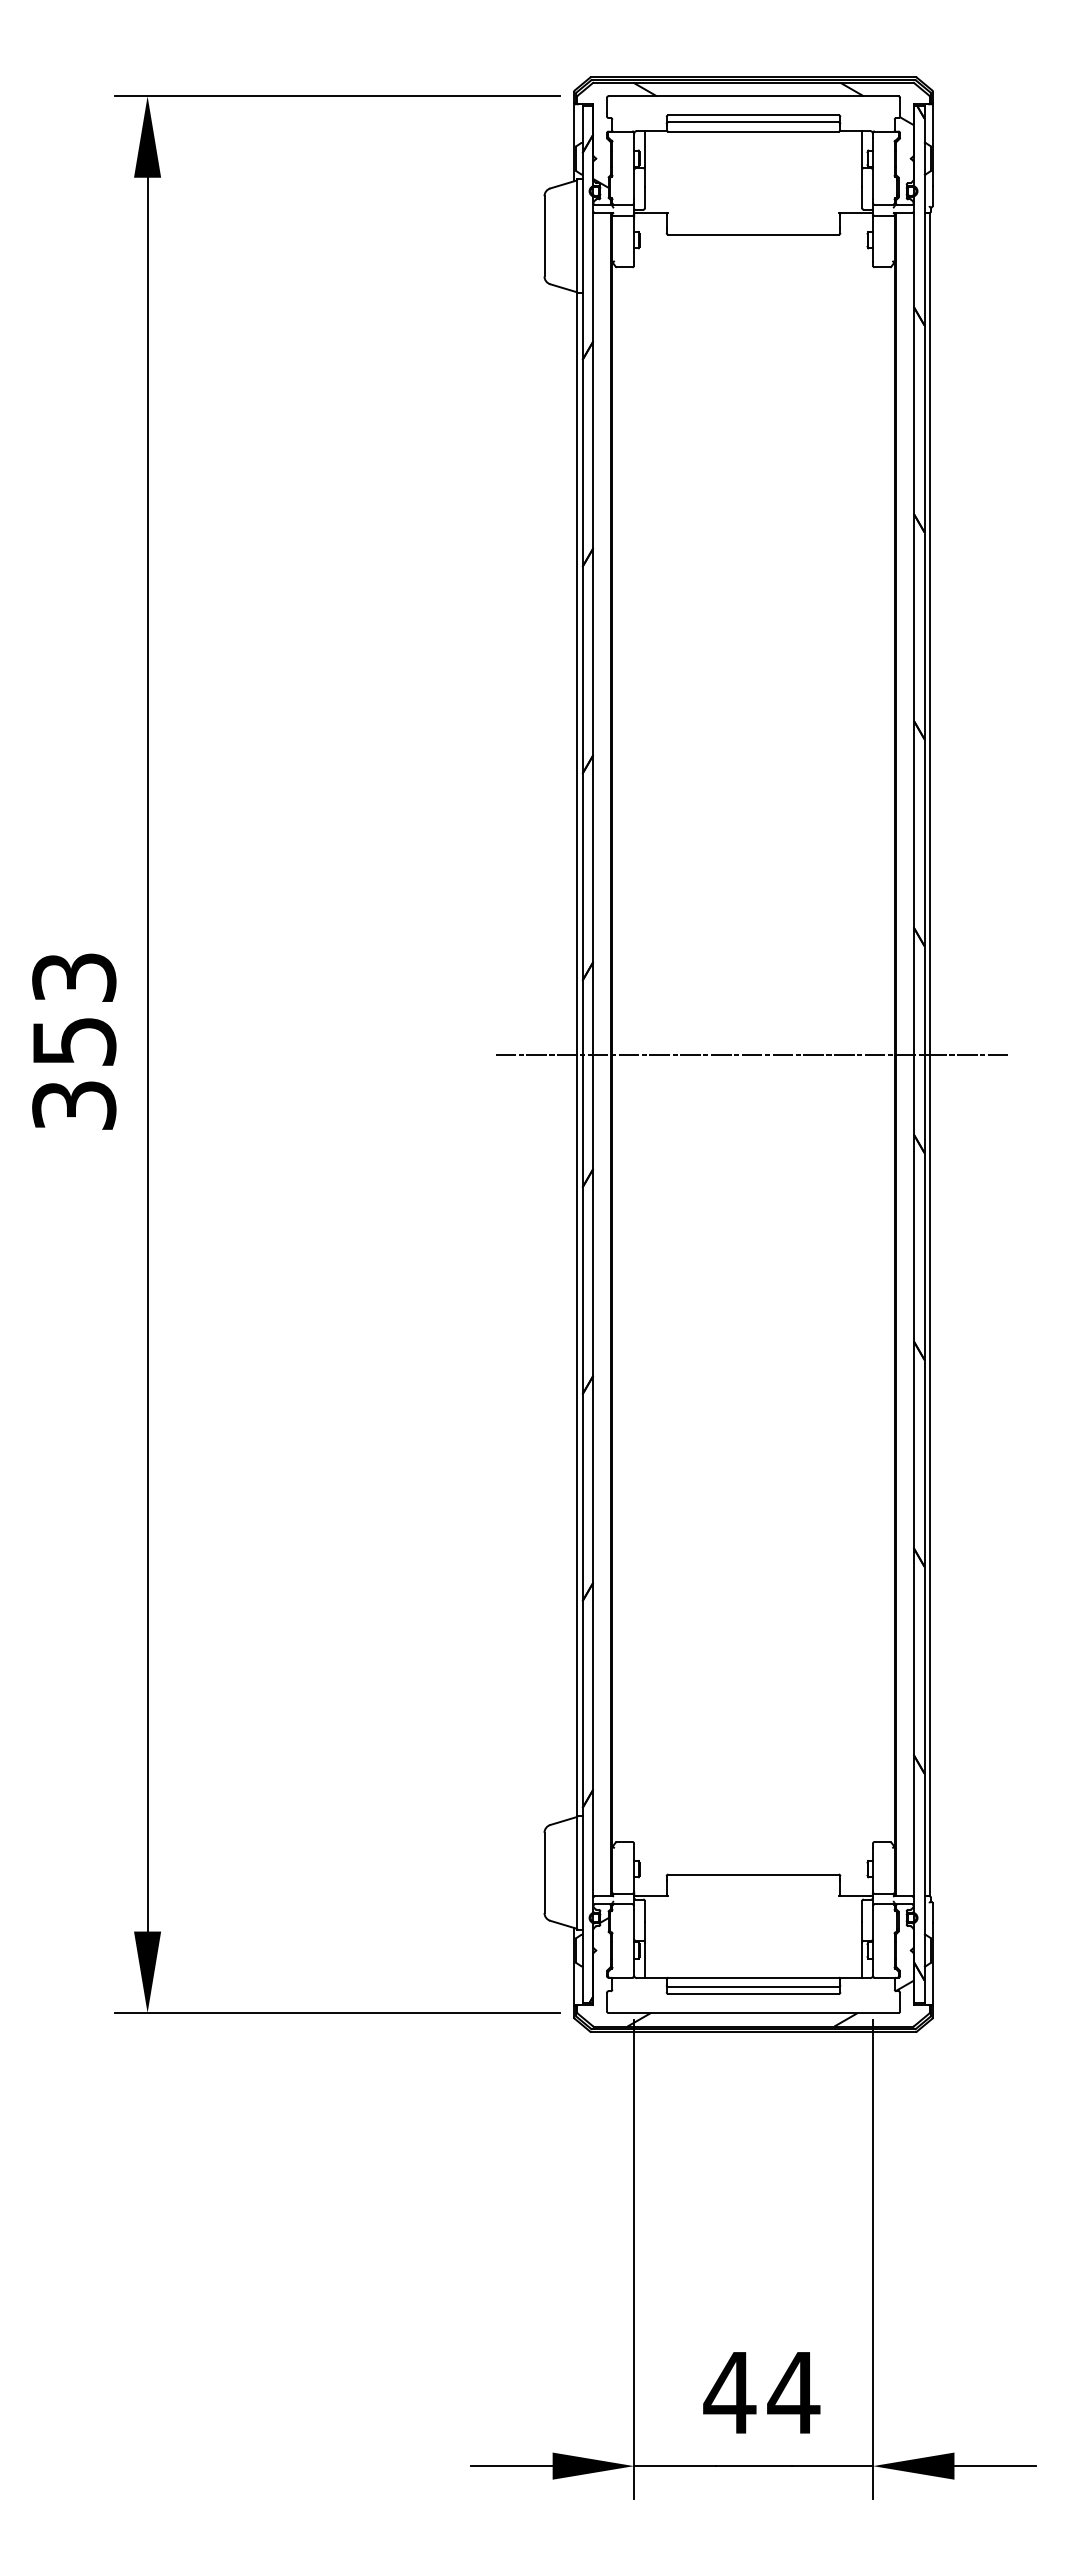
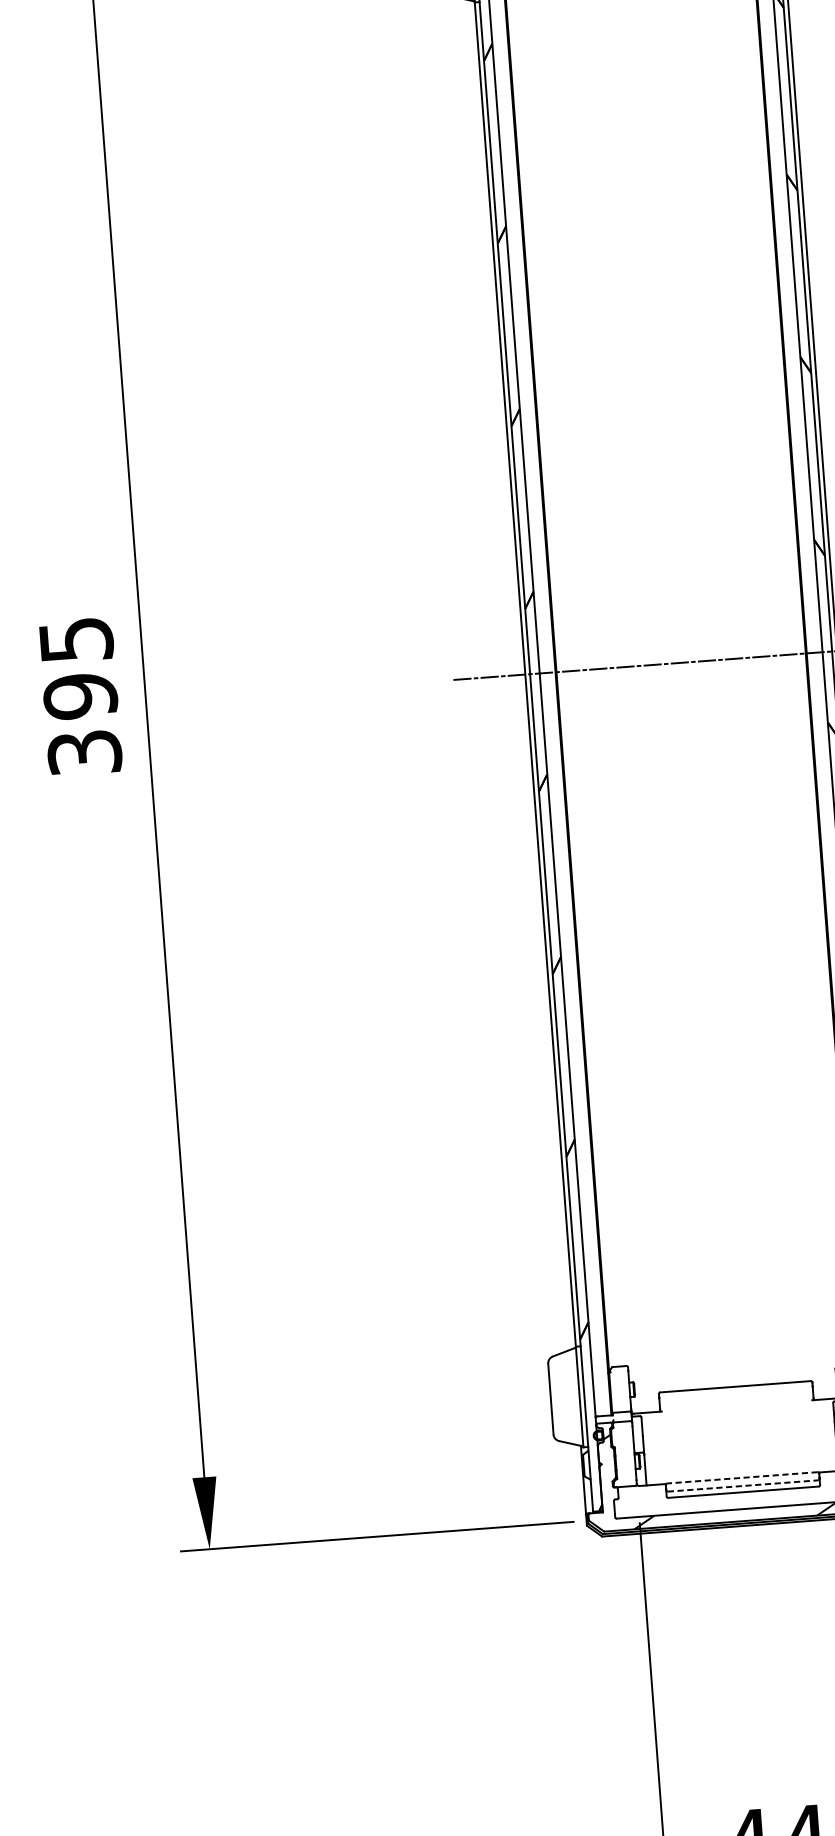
text: (74, 1010) -> (78, 668), 353 -> 395
line: (753, 1977) -> (742, 1477), solid -> dashed
line: (754, 1986) -> (743, 1485), solid -> dashed

